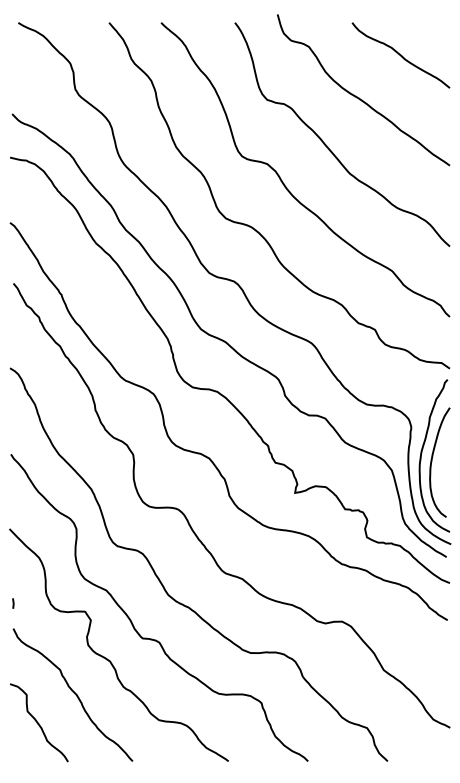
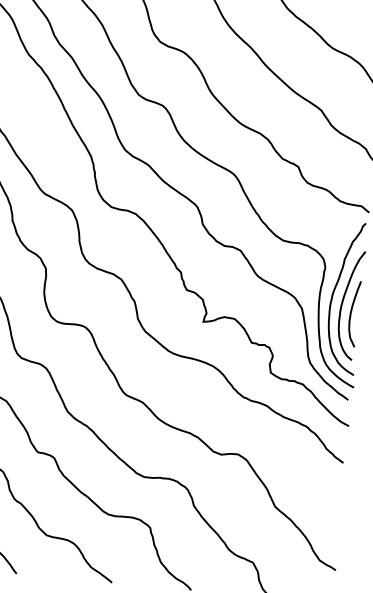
curve: (441, 470) -> (351, 313), added

